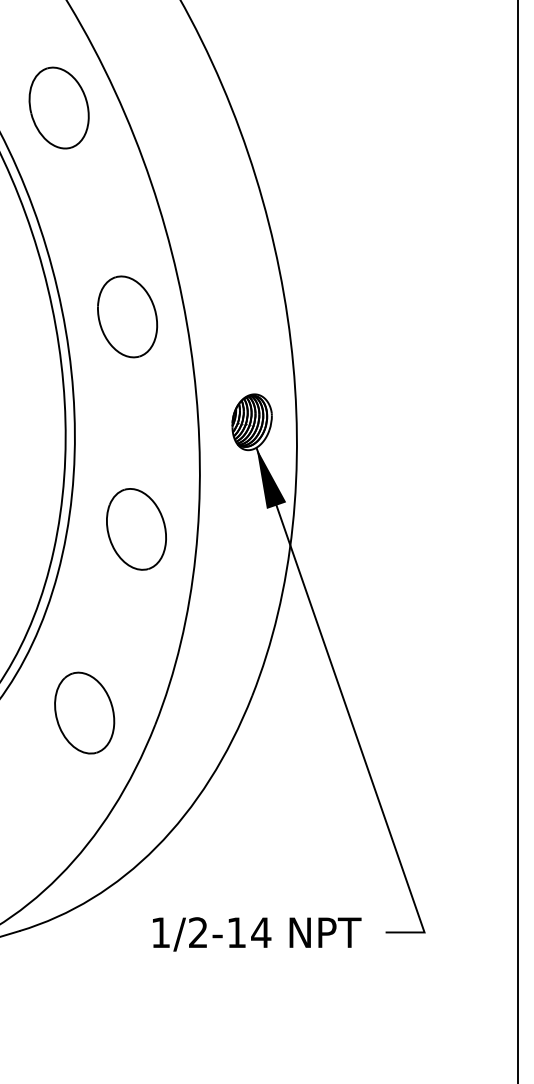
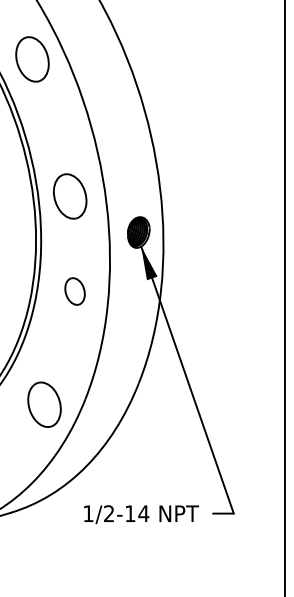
part: (128, 316) -> (70, 196), moved
part: (135, 529) -> (74, 291), size x0.6
part: (84, 712) -> (44, 404), moved

